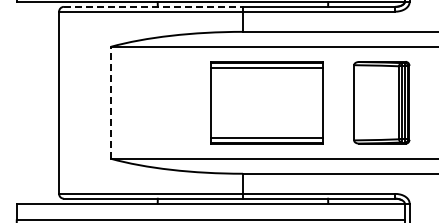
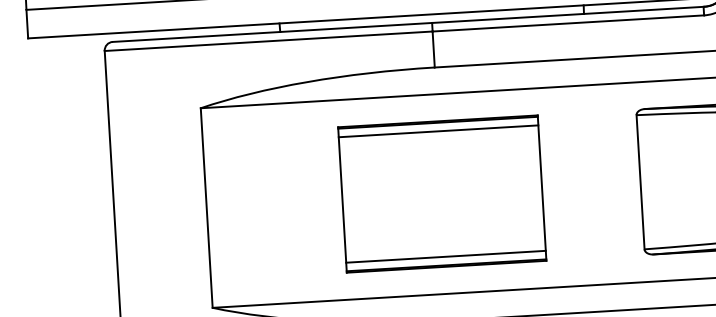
line: (153, 6) -> (272, 31), dashed -> solid
line: (110, 102) -> (205, 207), dashed -> solid
part: (266, 102) -> (441, 193), moved

